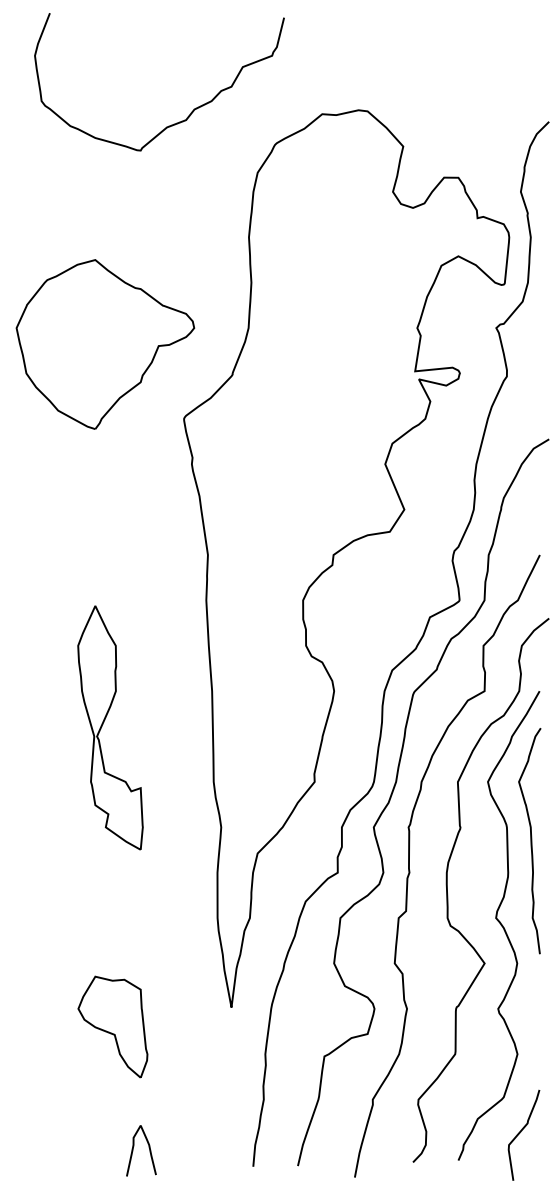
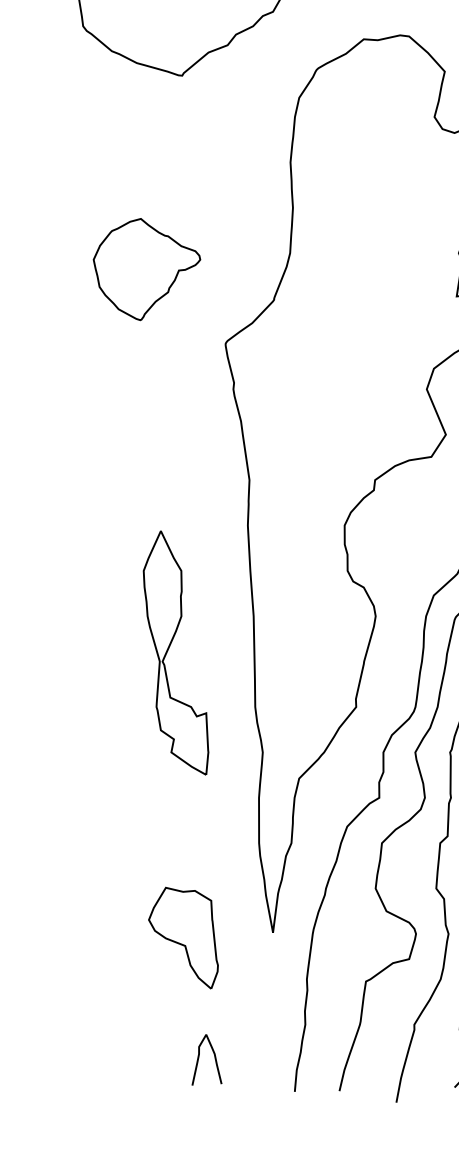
part: (105, 344) -> (147, 269), size x0.6
part: (103, 724) -> (169, 649), moved
part: (112, 1026) -> (183, 937), moved
curve: (148, 1147) -> (214, 1056), moved

